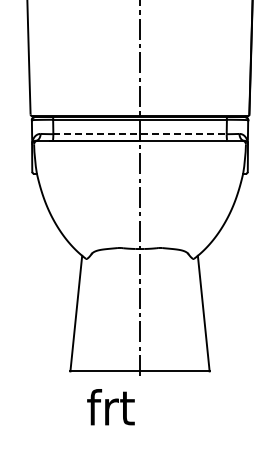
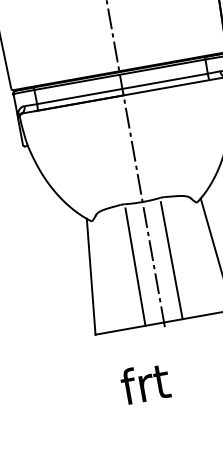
line: (140, 134) -> (122, 89), dashed -> solid
line: (121, 311) -> (135, 266), added
line: (158, 311) -> (171, 260), added
text: (110, 407) -> (144, 383), moved

